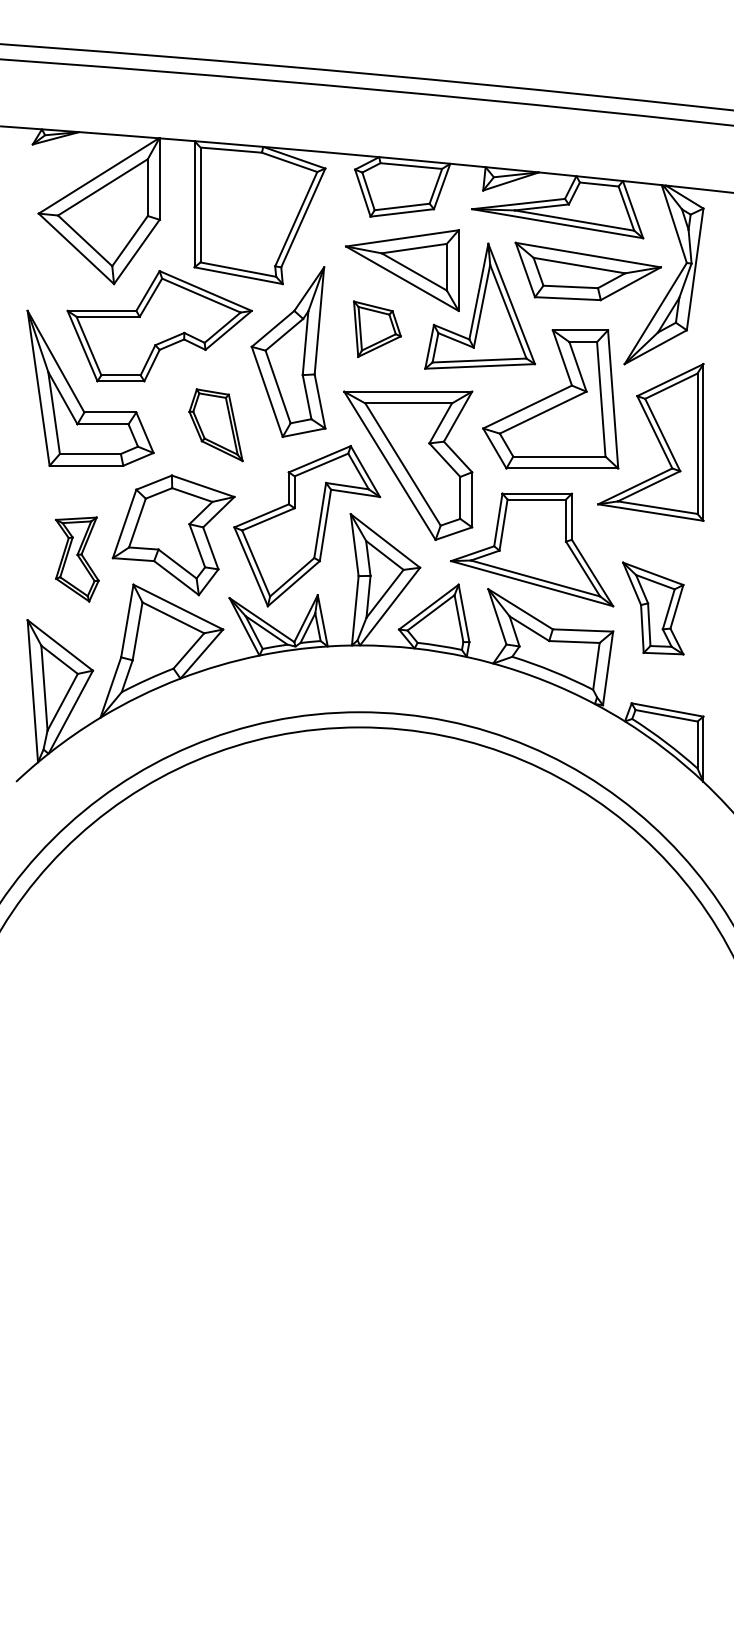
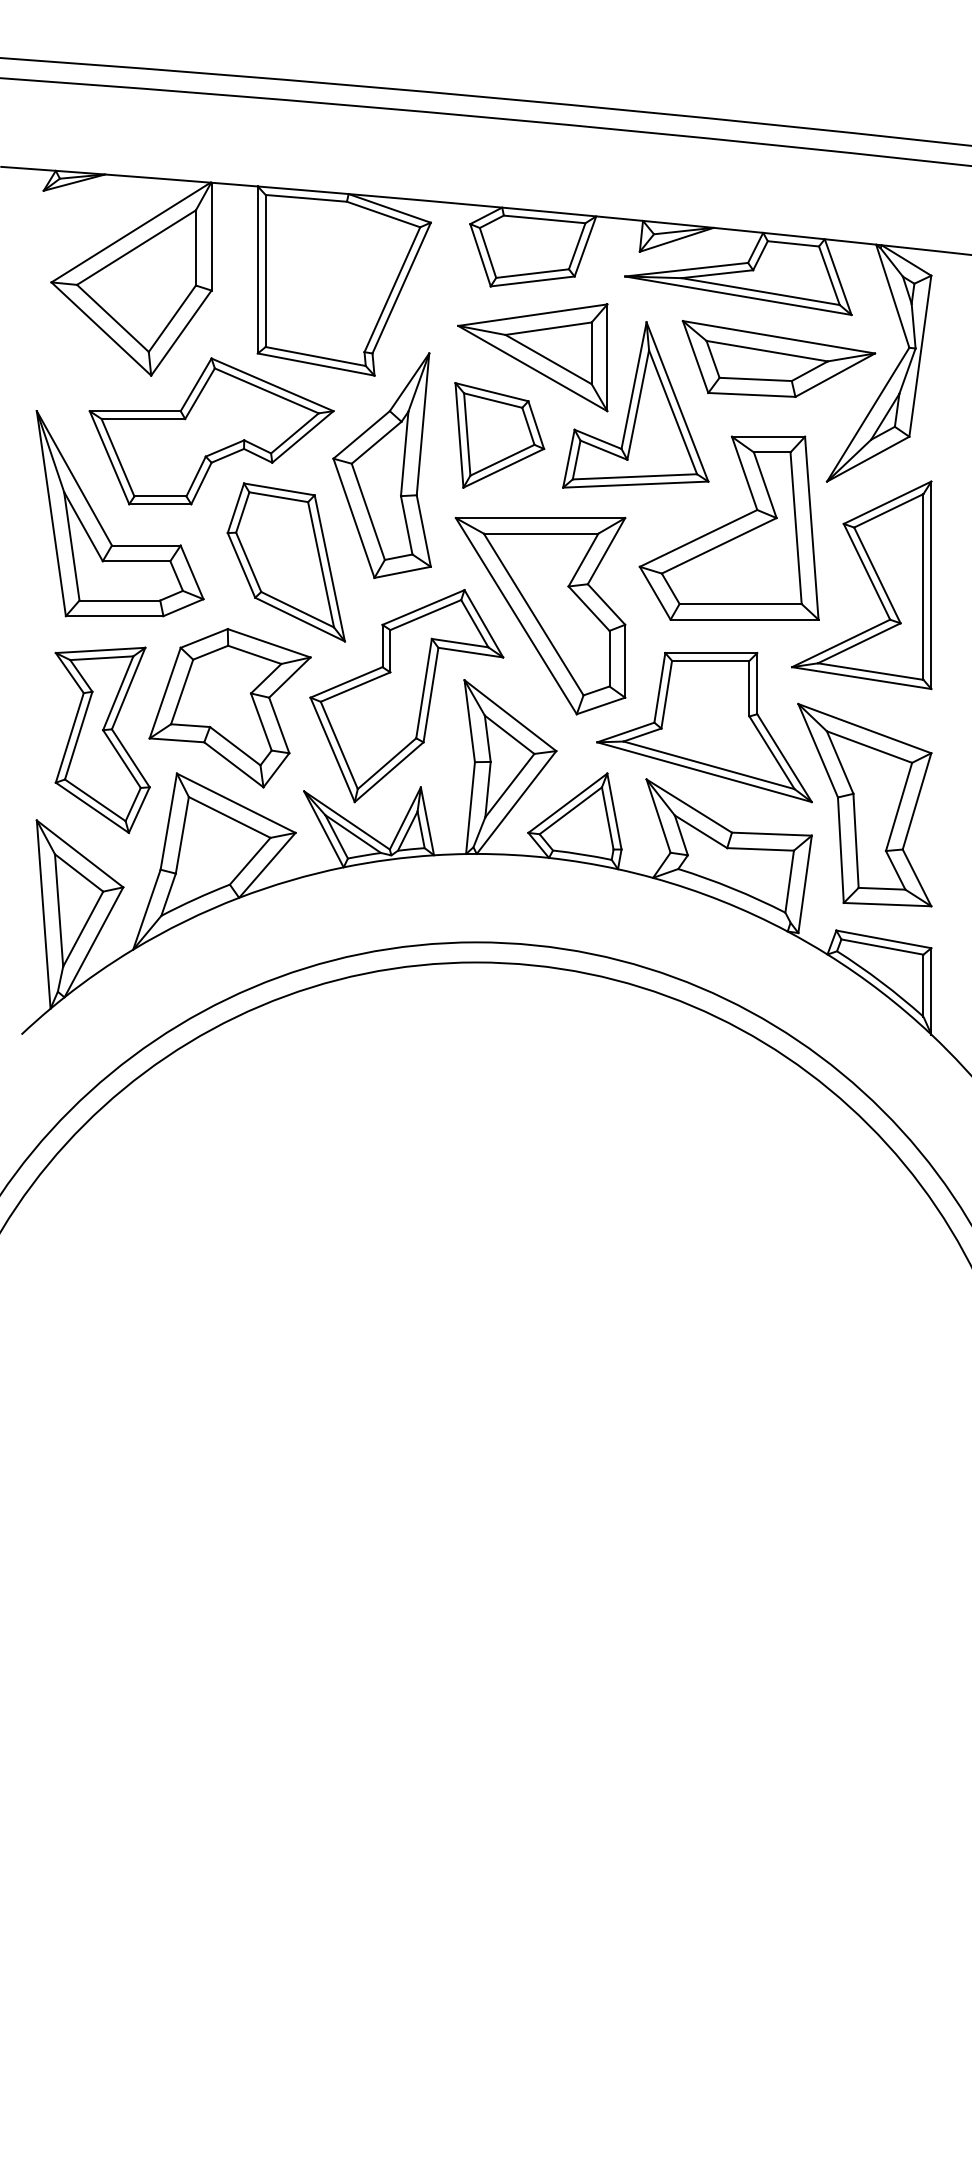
part: (377, 329) -> (499, 435), size x1.43
part: (215, 425) -> (285, 562), size x1.67
part: (77, 558) -> (102, 739), size x1.67
part: (652, 608) -> (864, 804), size x1.67

